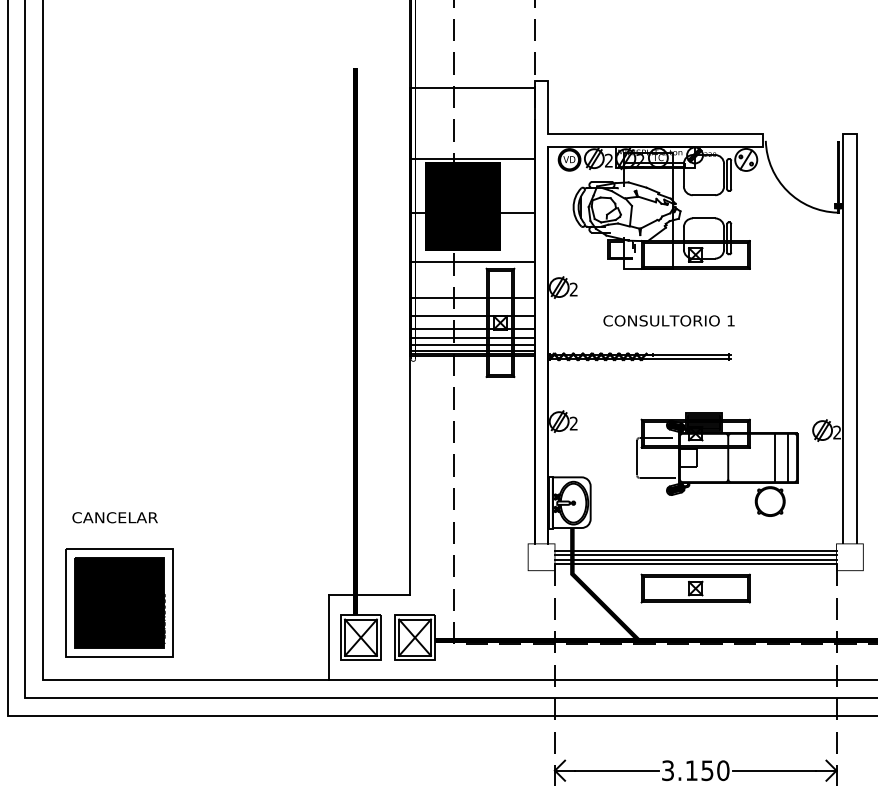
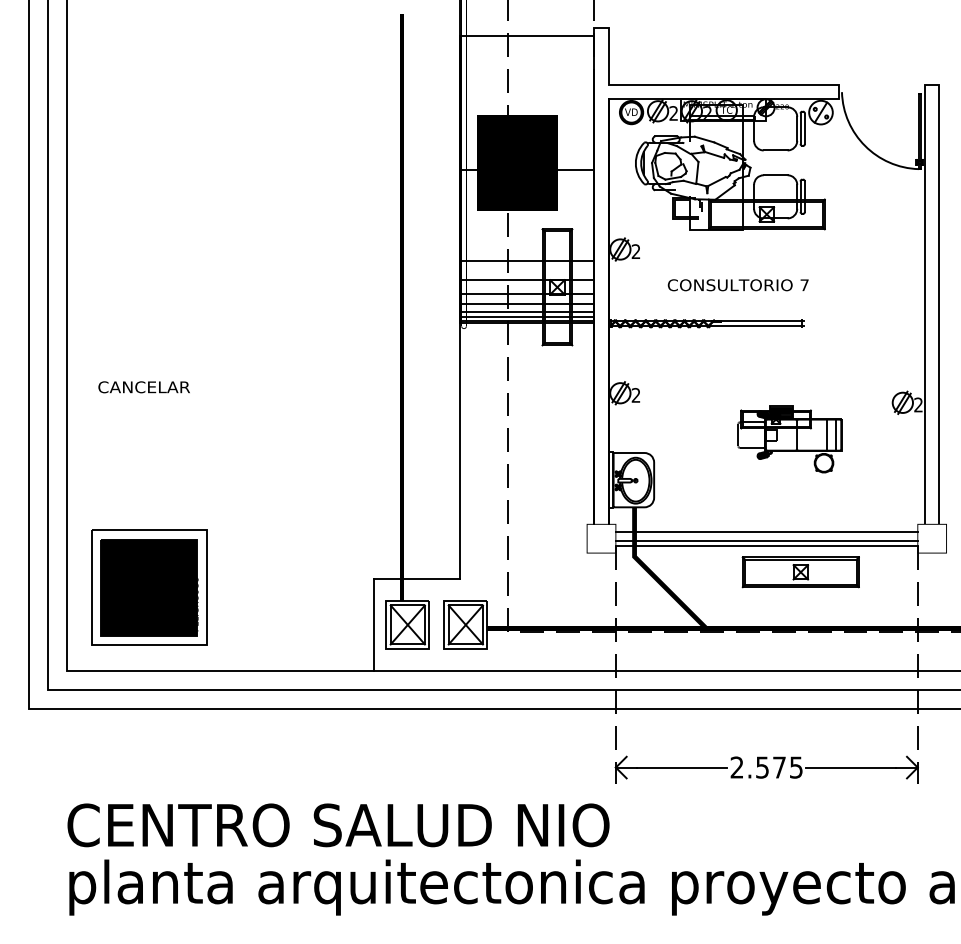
line: (472, 158) -> (527, 111), removed
line: (472, 261) -> (527, 221), removed
text: (730, 321) -> (804, 285), 1 -> 7
part: (716, 464) -> (789, 439), size x0.6
text: (114, 517) -> (143, 387), moved
line: (695, 555) -> (766, 536), removed
part: (695, 588) -> (800, 572), moved
text: (695, 770) -> (766, 767), 3.150 -> 2.575

